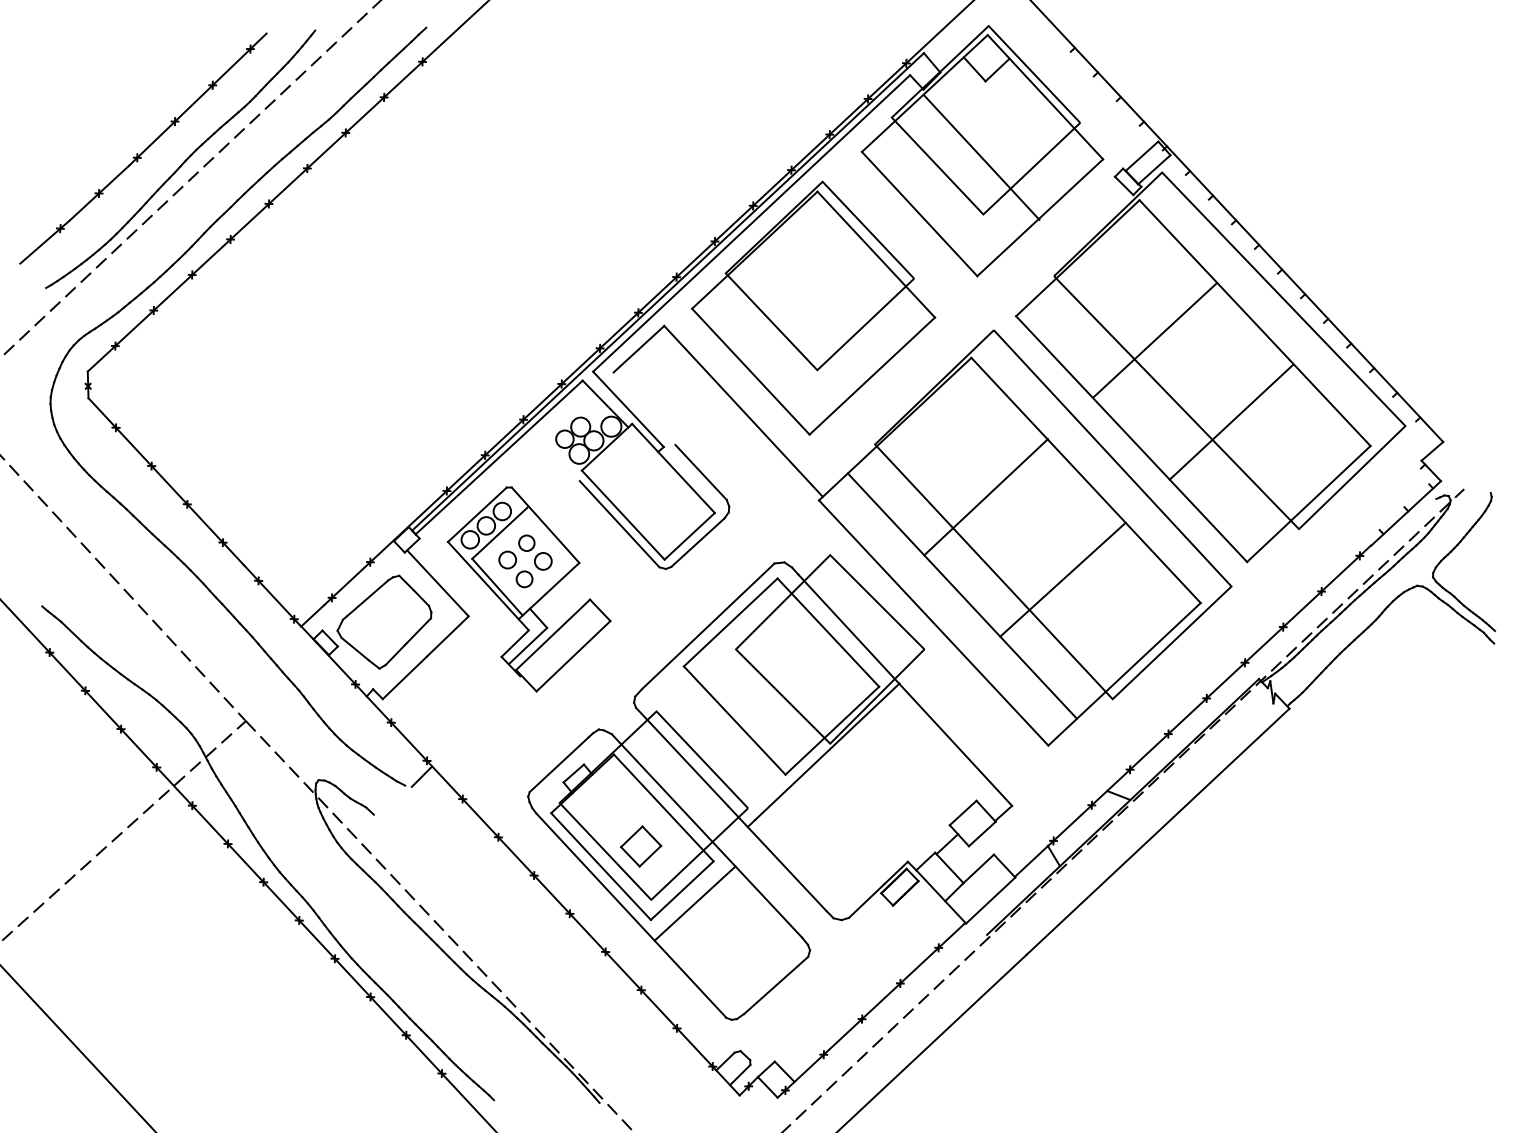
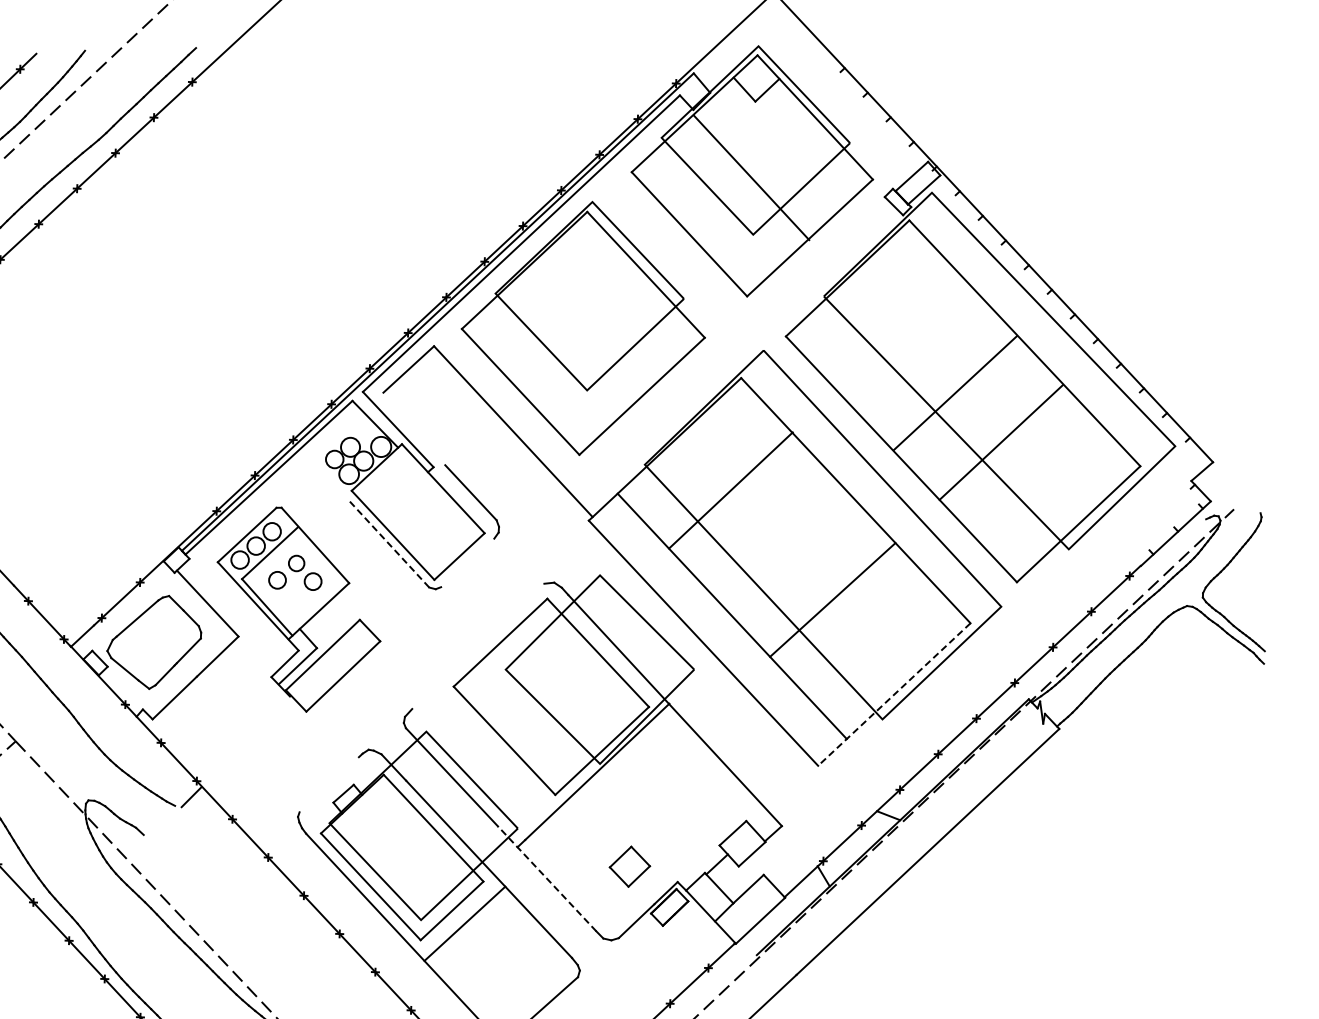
line: (1154, 339) -> (954, 392), moved
line: (985, 497) -> (730, 490), moved
line: (619, 524) -> (389, 544), solid -> dashed
line: (697, 542) -> (467, 562), removed
circle: (524, 579) -> (294, 599), removed
line: (708, 625) -> (478, 645), removed
line: (1124, 674) -> (894, 694), solid -> dashed
line: (559, 764) -> (329, 784), removed
part: (641, 846) -> (630, 866), moved
line: (777, 858) -> (547, 878), solid -> dashed

